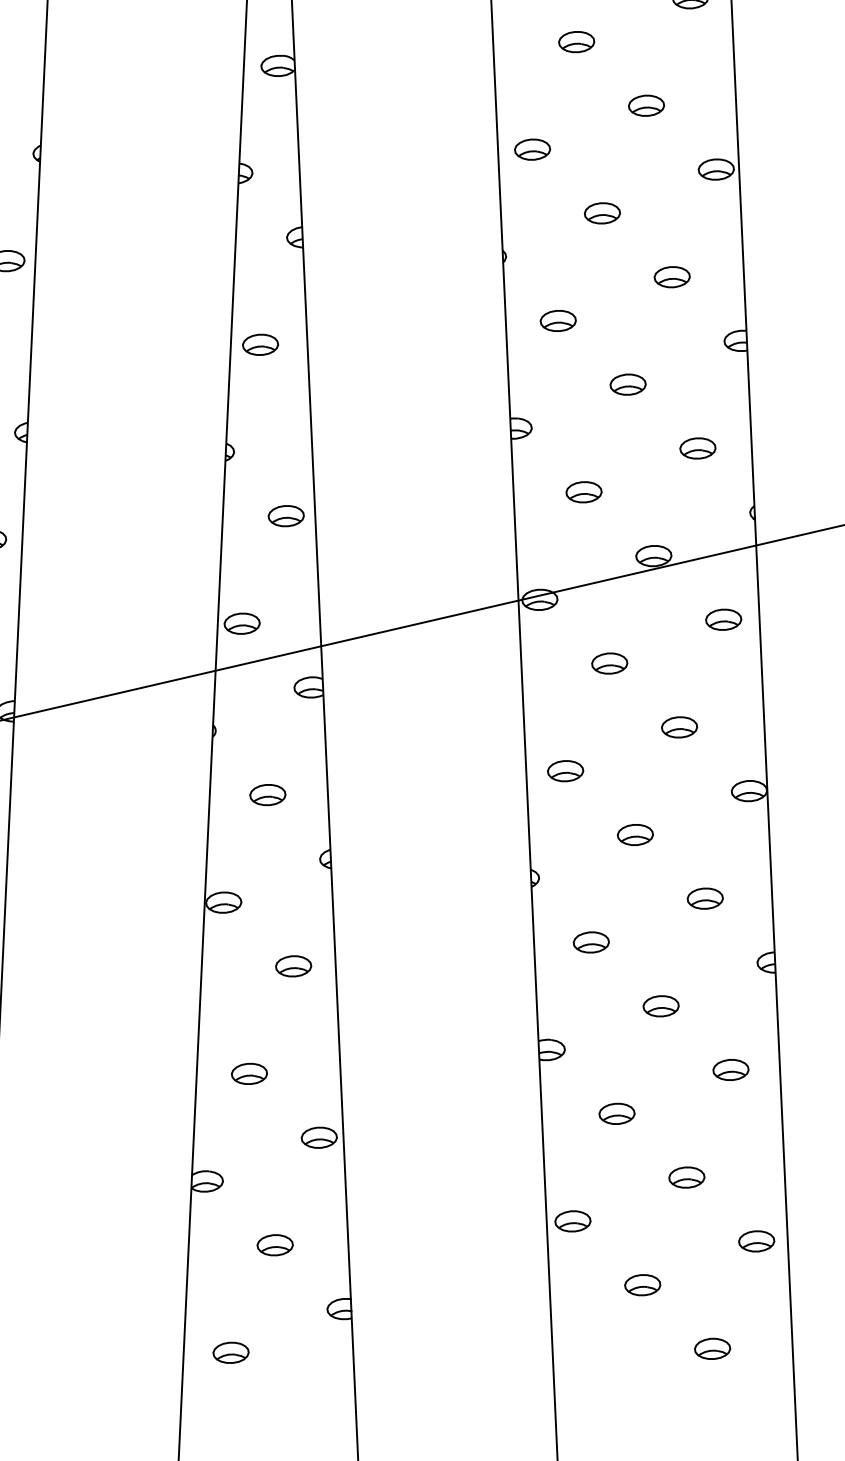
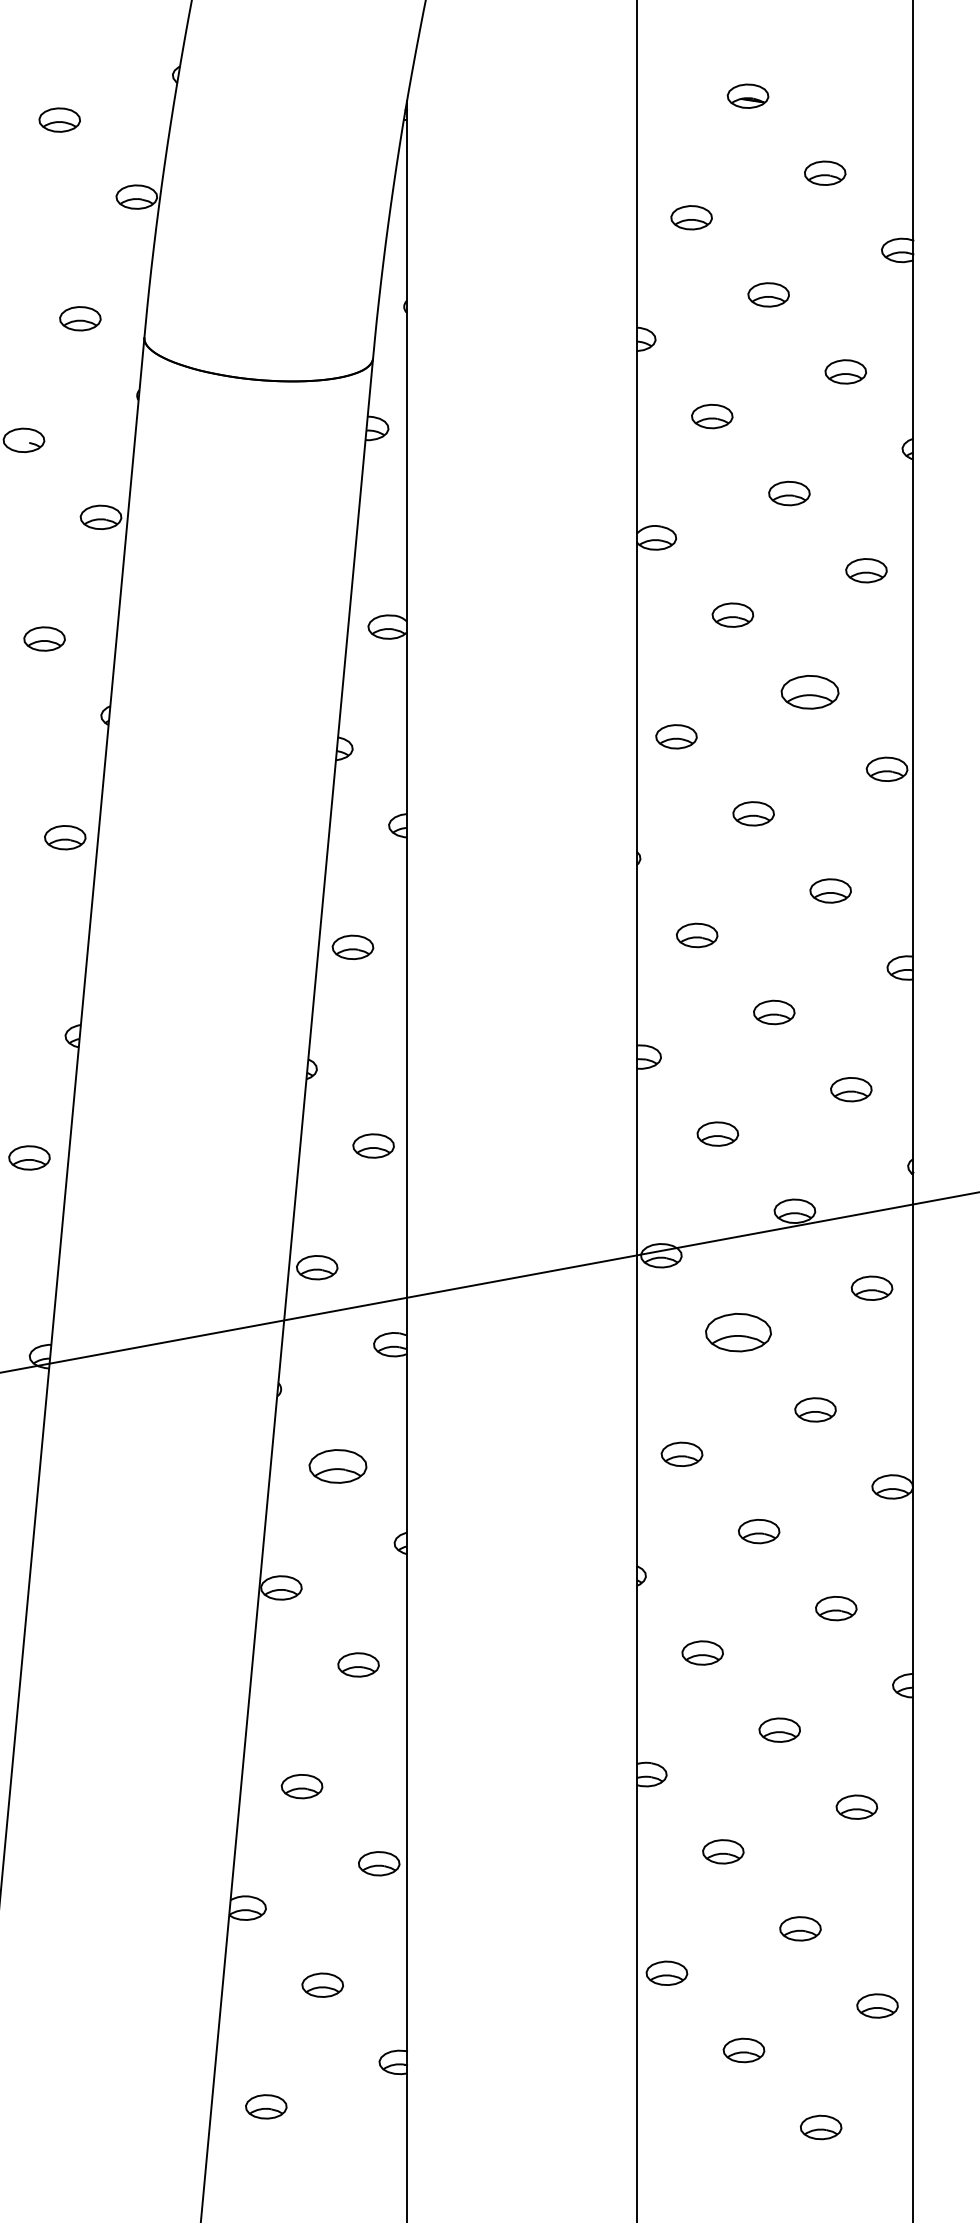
part: (646, 105) -> (809, 691), size x1.4
part: (609, 663) -> (738, 1332), size x1.6
part: (267, 794) -> (337, 1465), size x1.4

